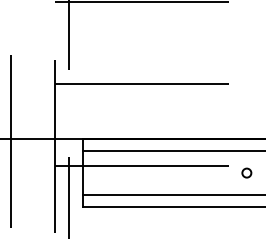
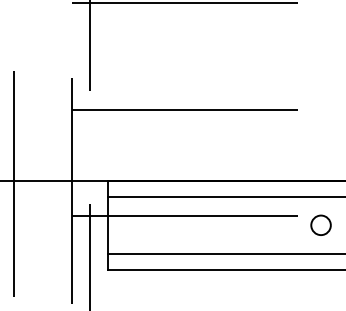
circle: (246, 172) -> (320, 224), size x1.67

